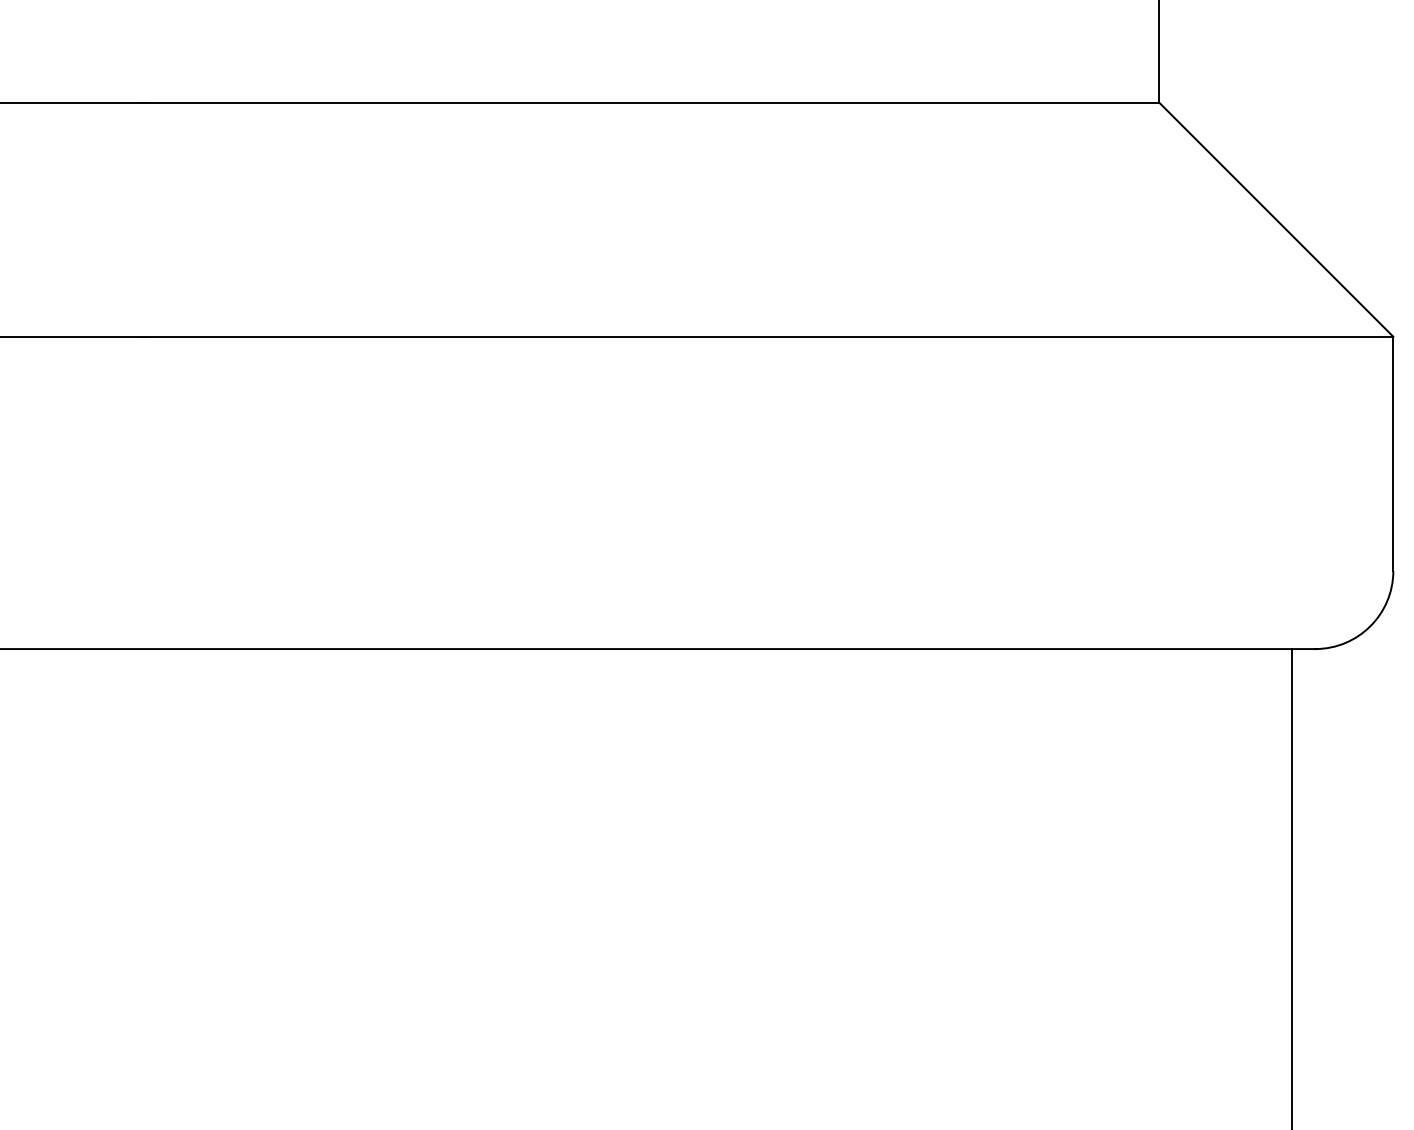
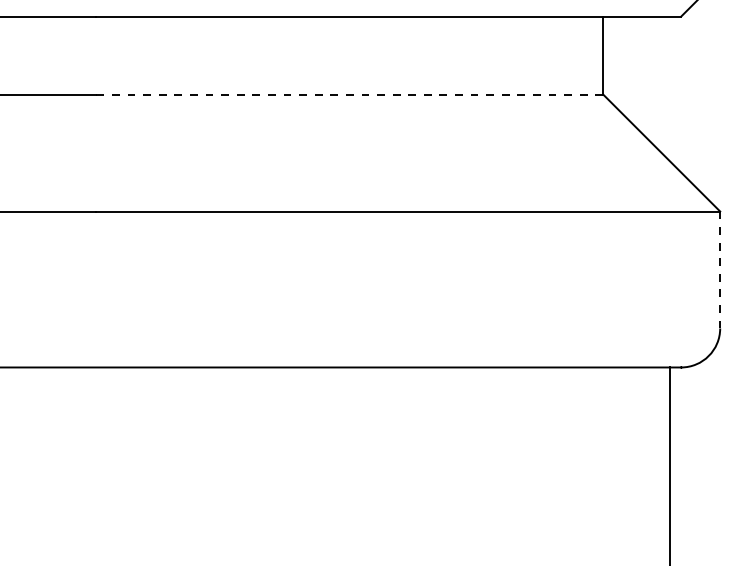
line: (652, 102) -> (350, 94), solid -> dashed
line: (1393, 452) -> (720, 269), solid -> dashed

